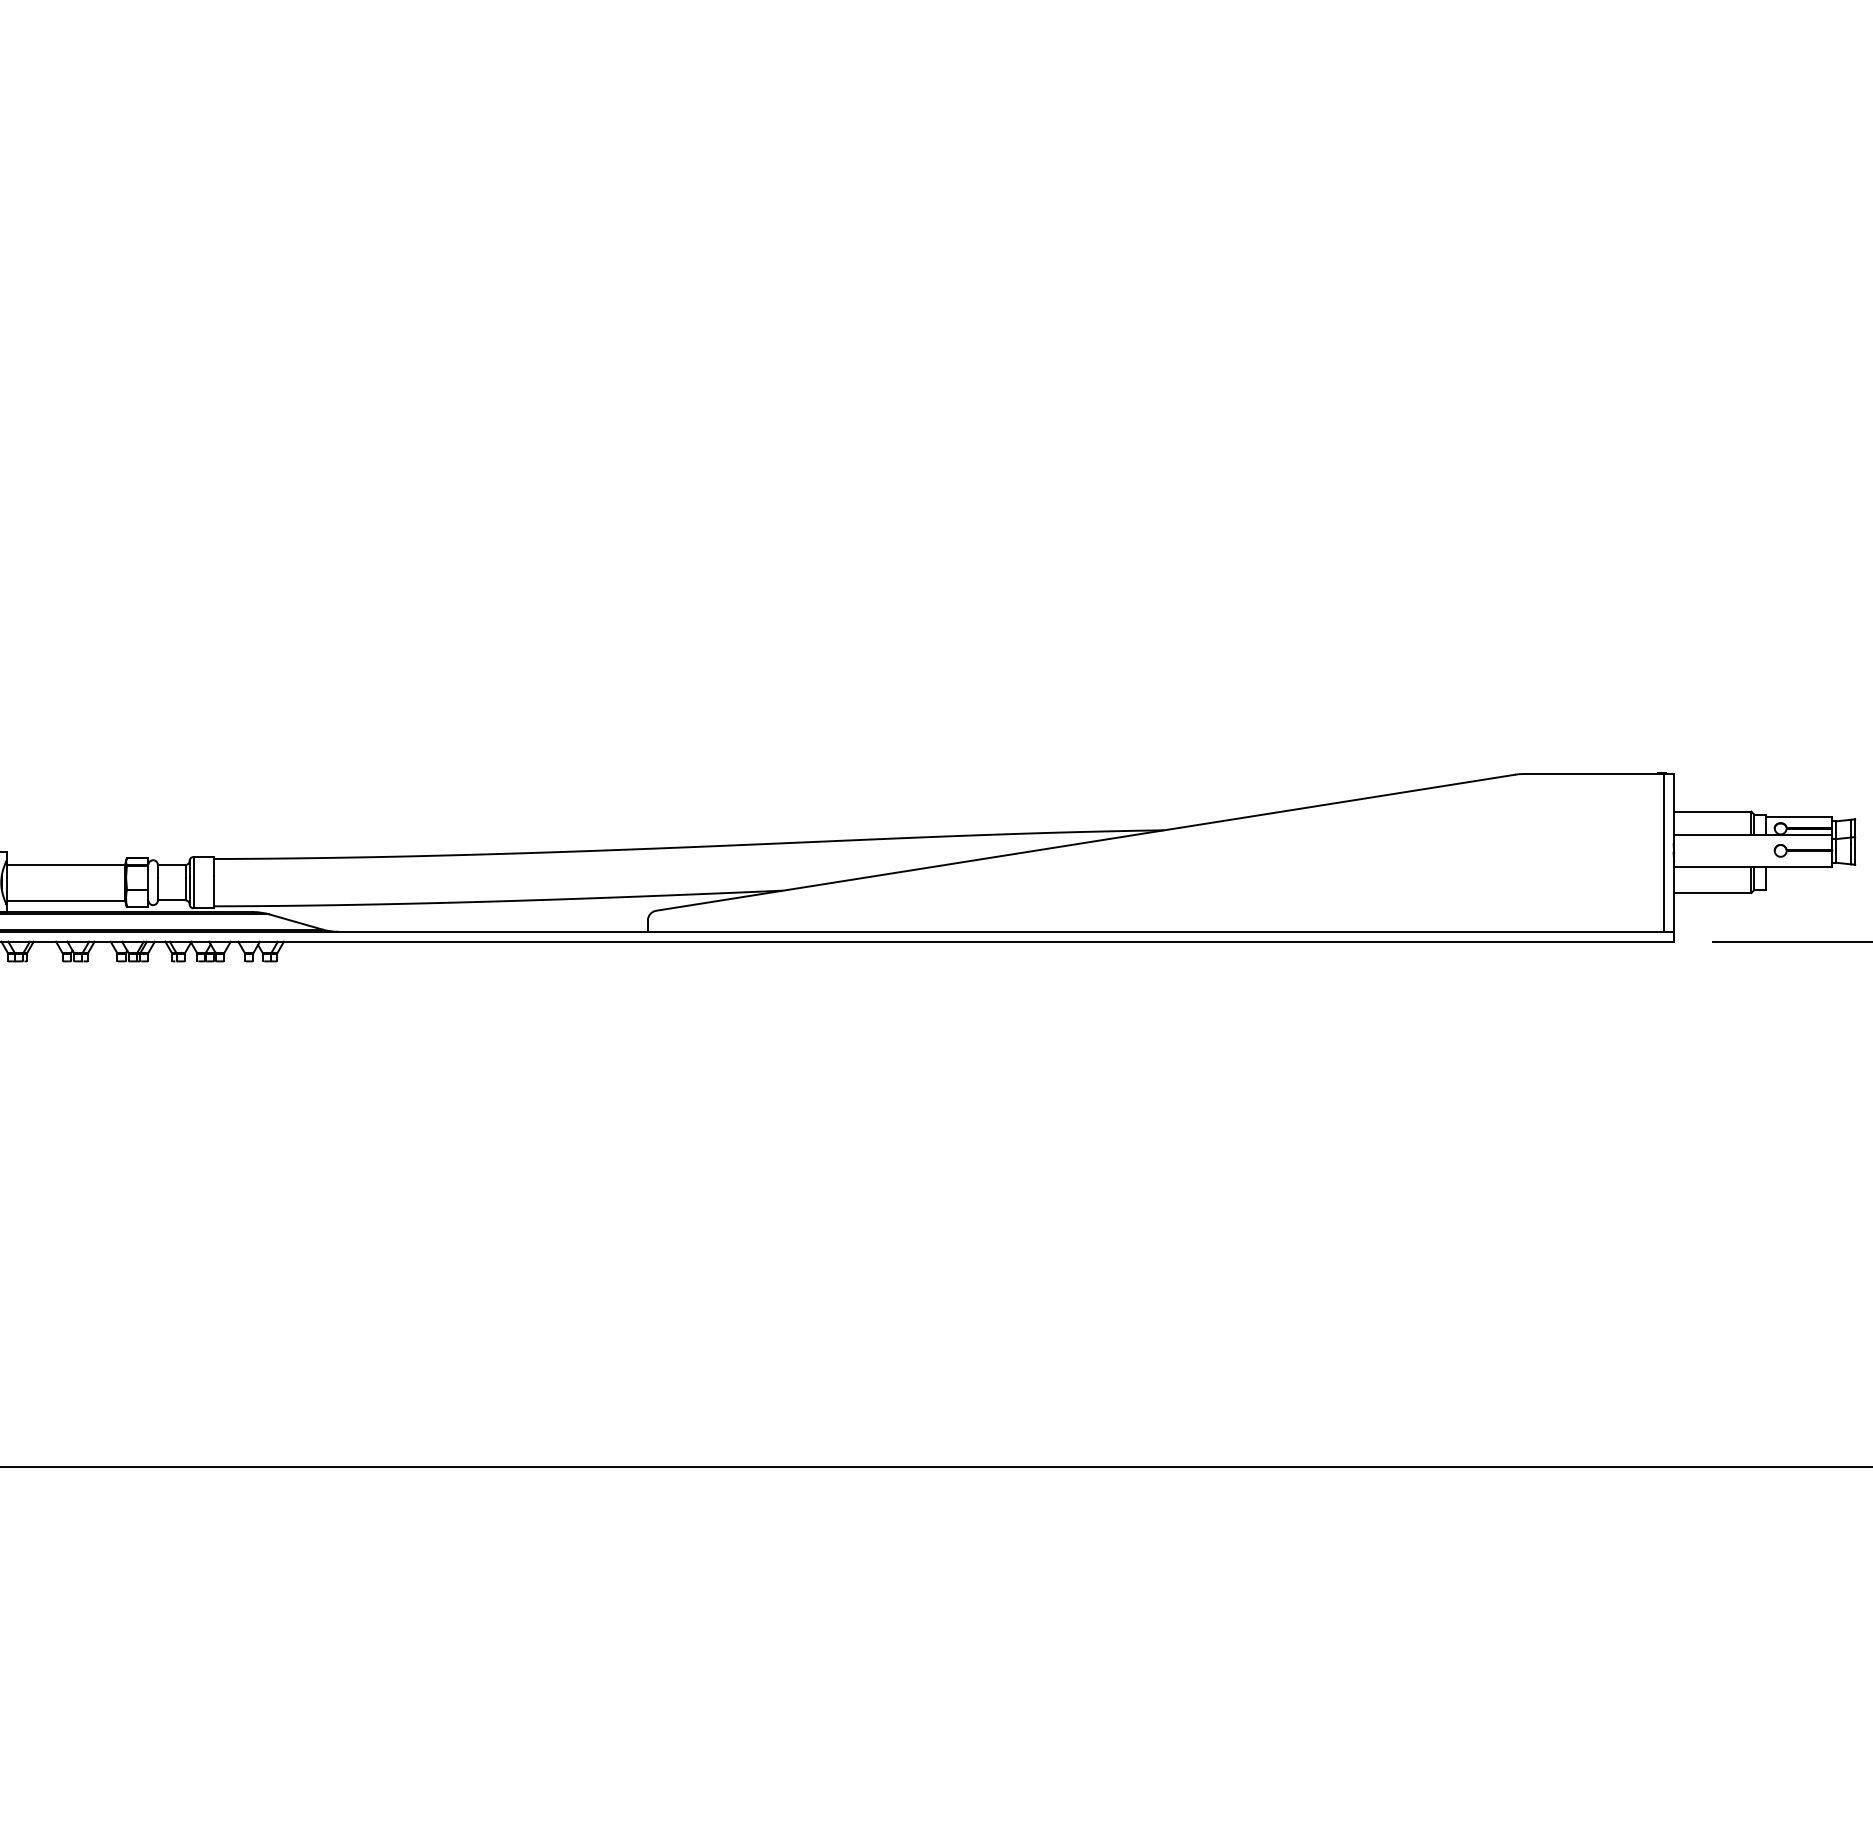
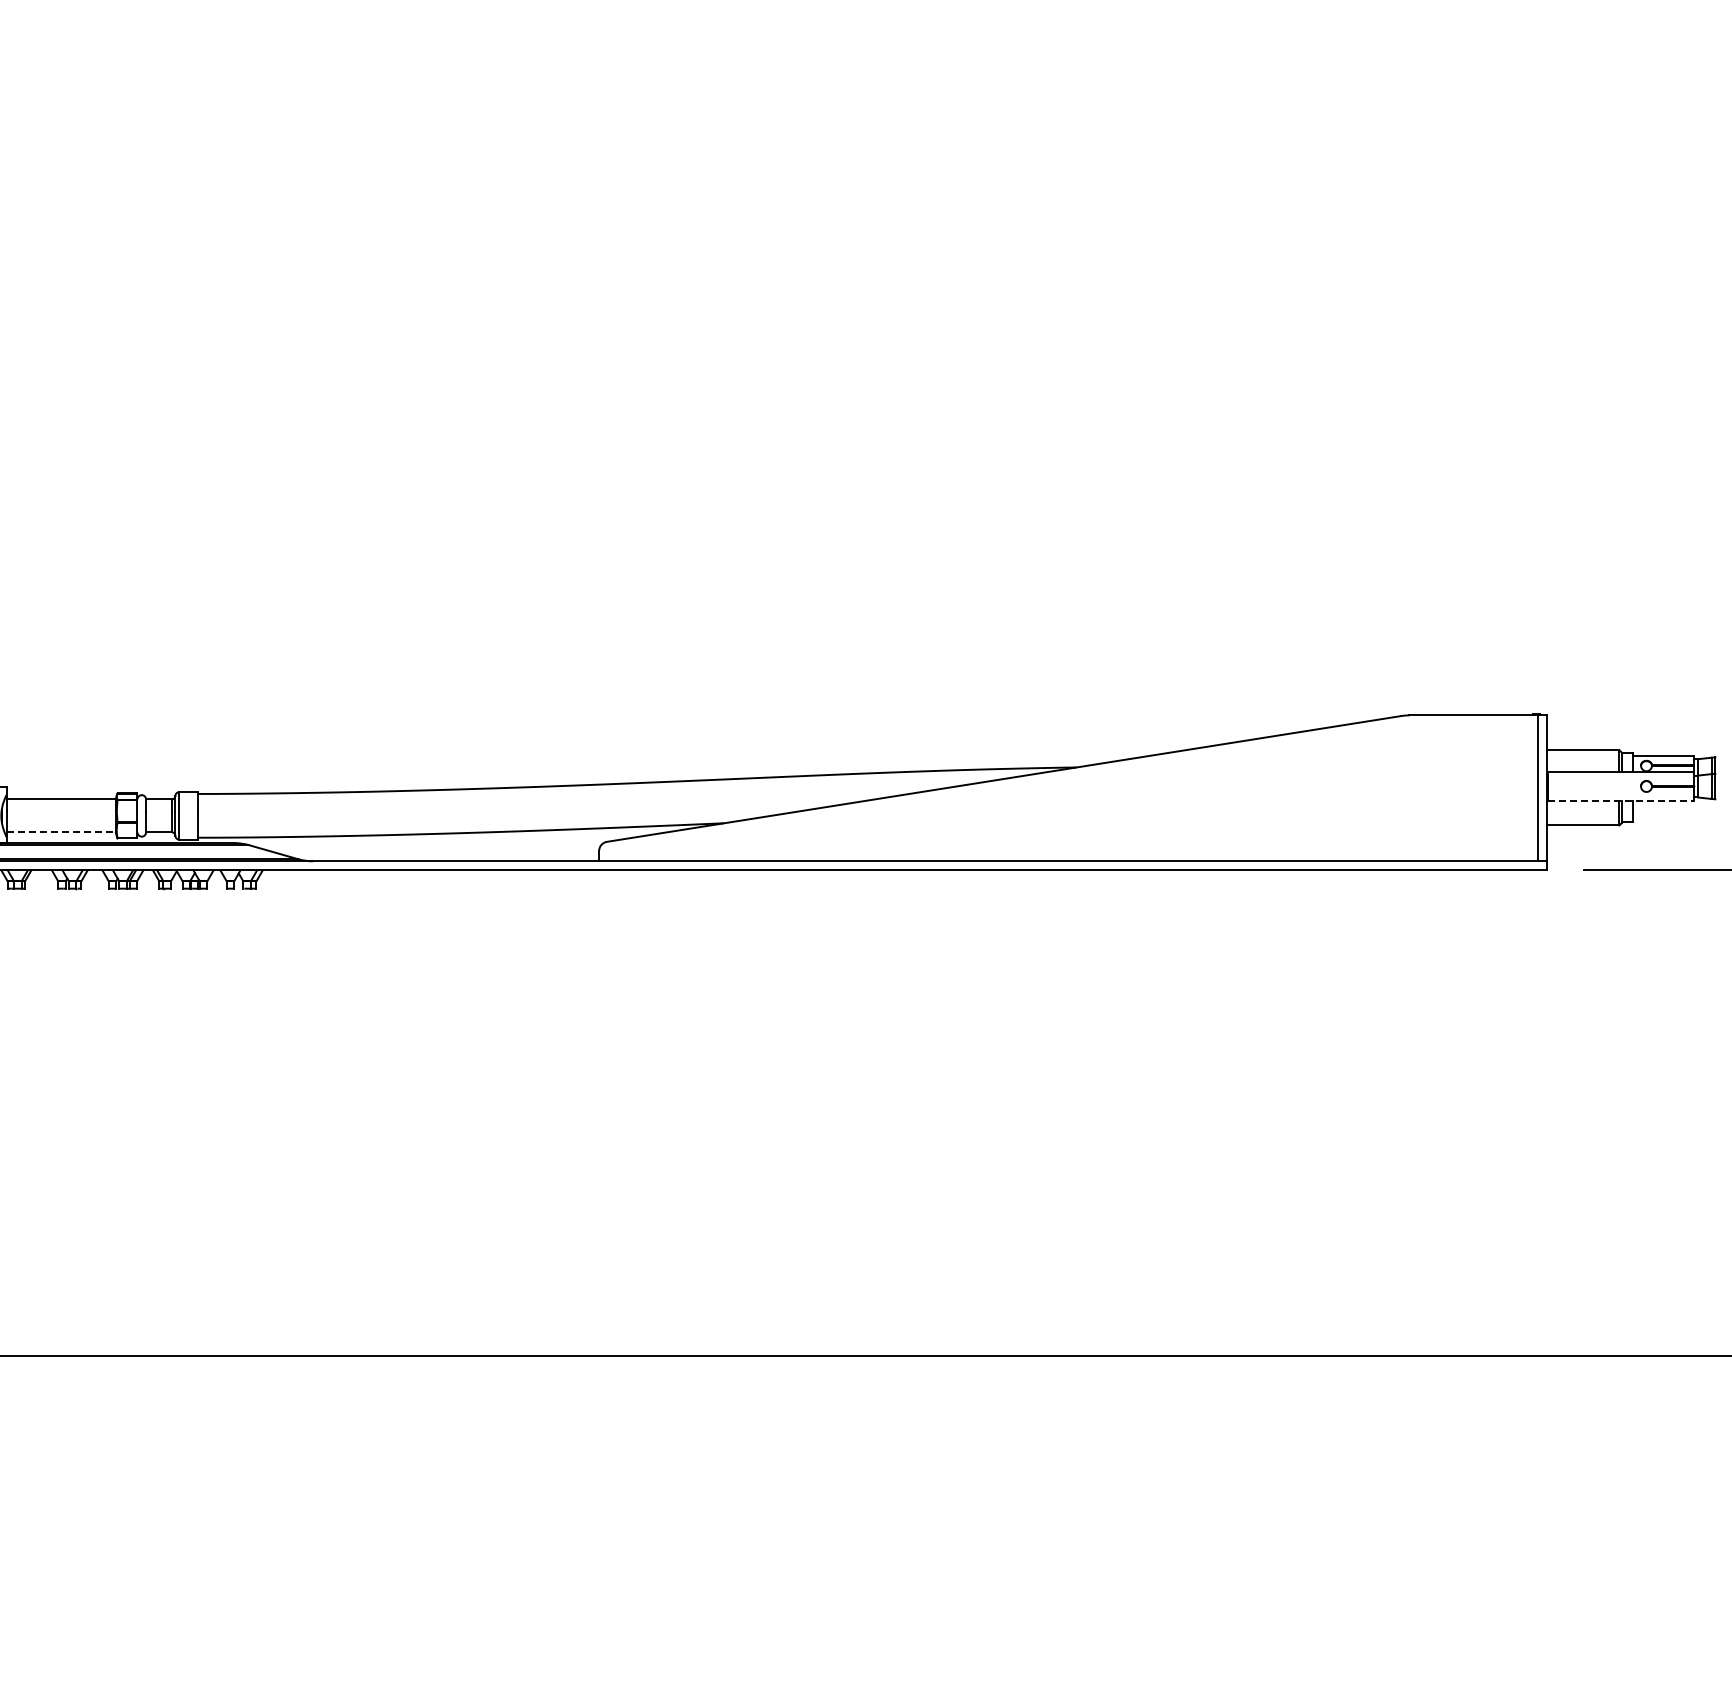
line: (1752, 867) -> (1620, 801), solid -> dashed
line: (66, 900) -> (61, 832), solid -> dashed

